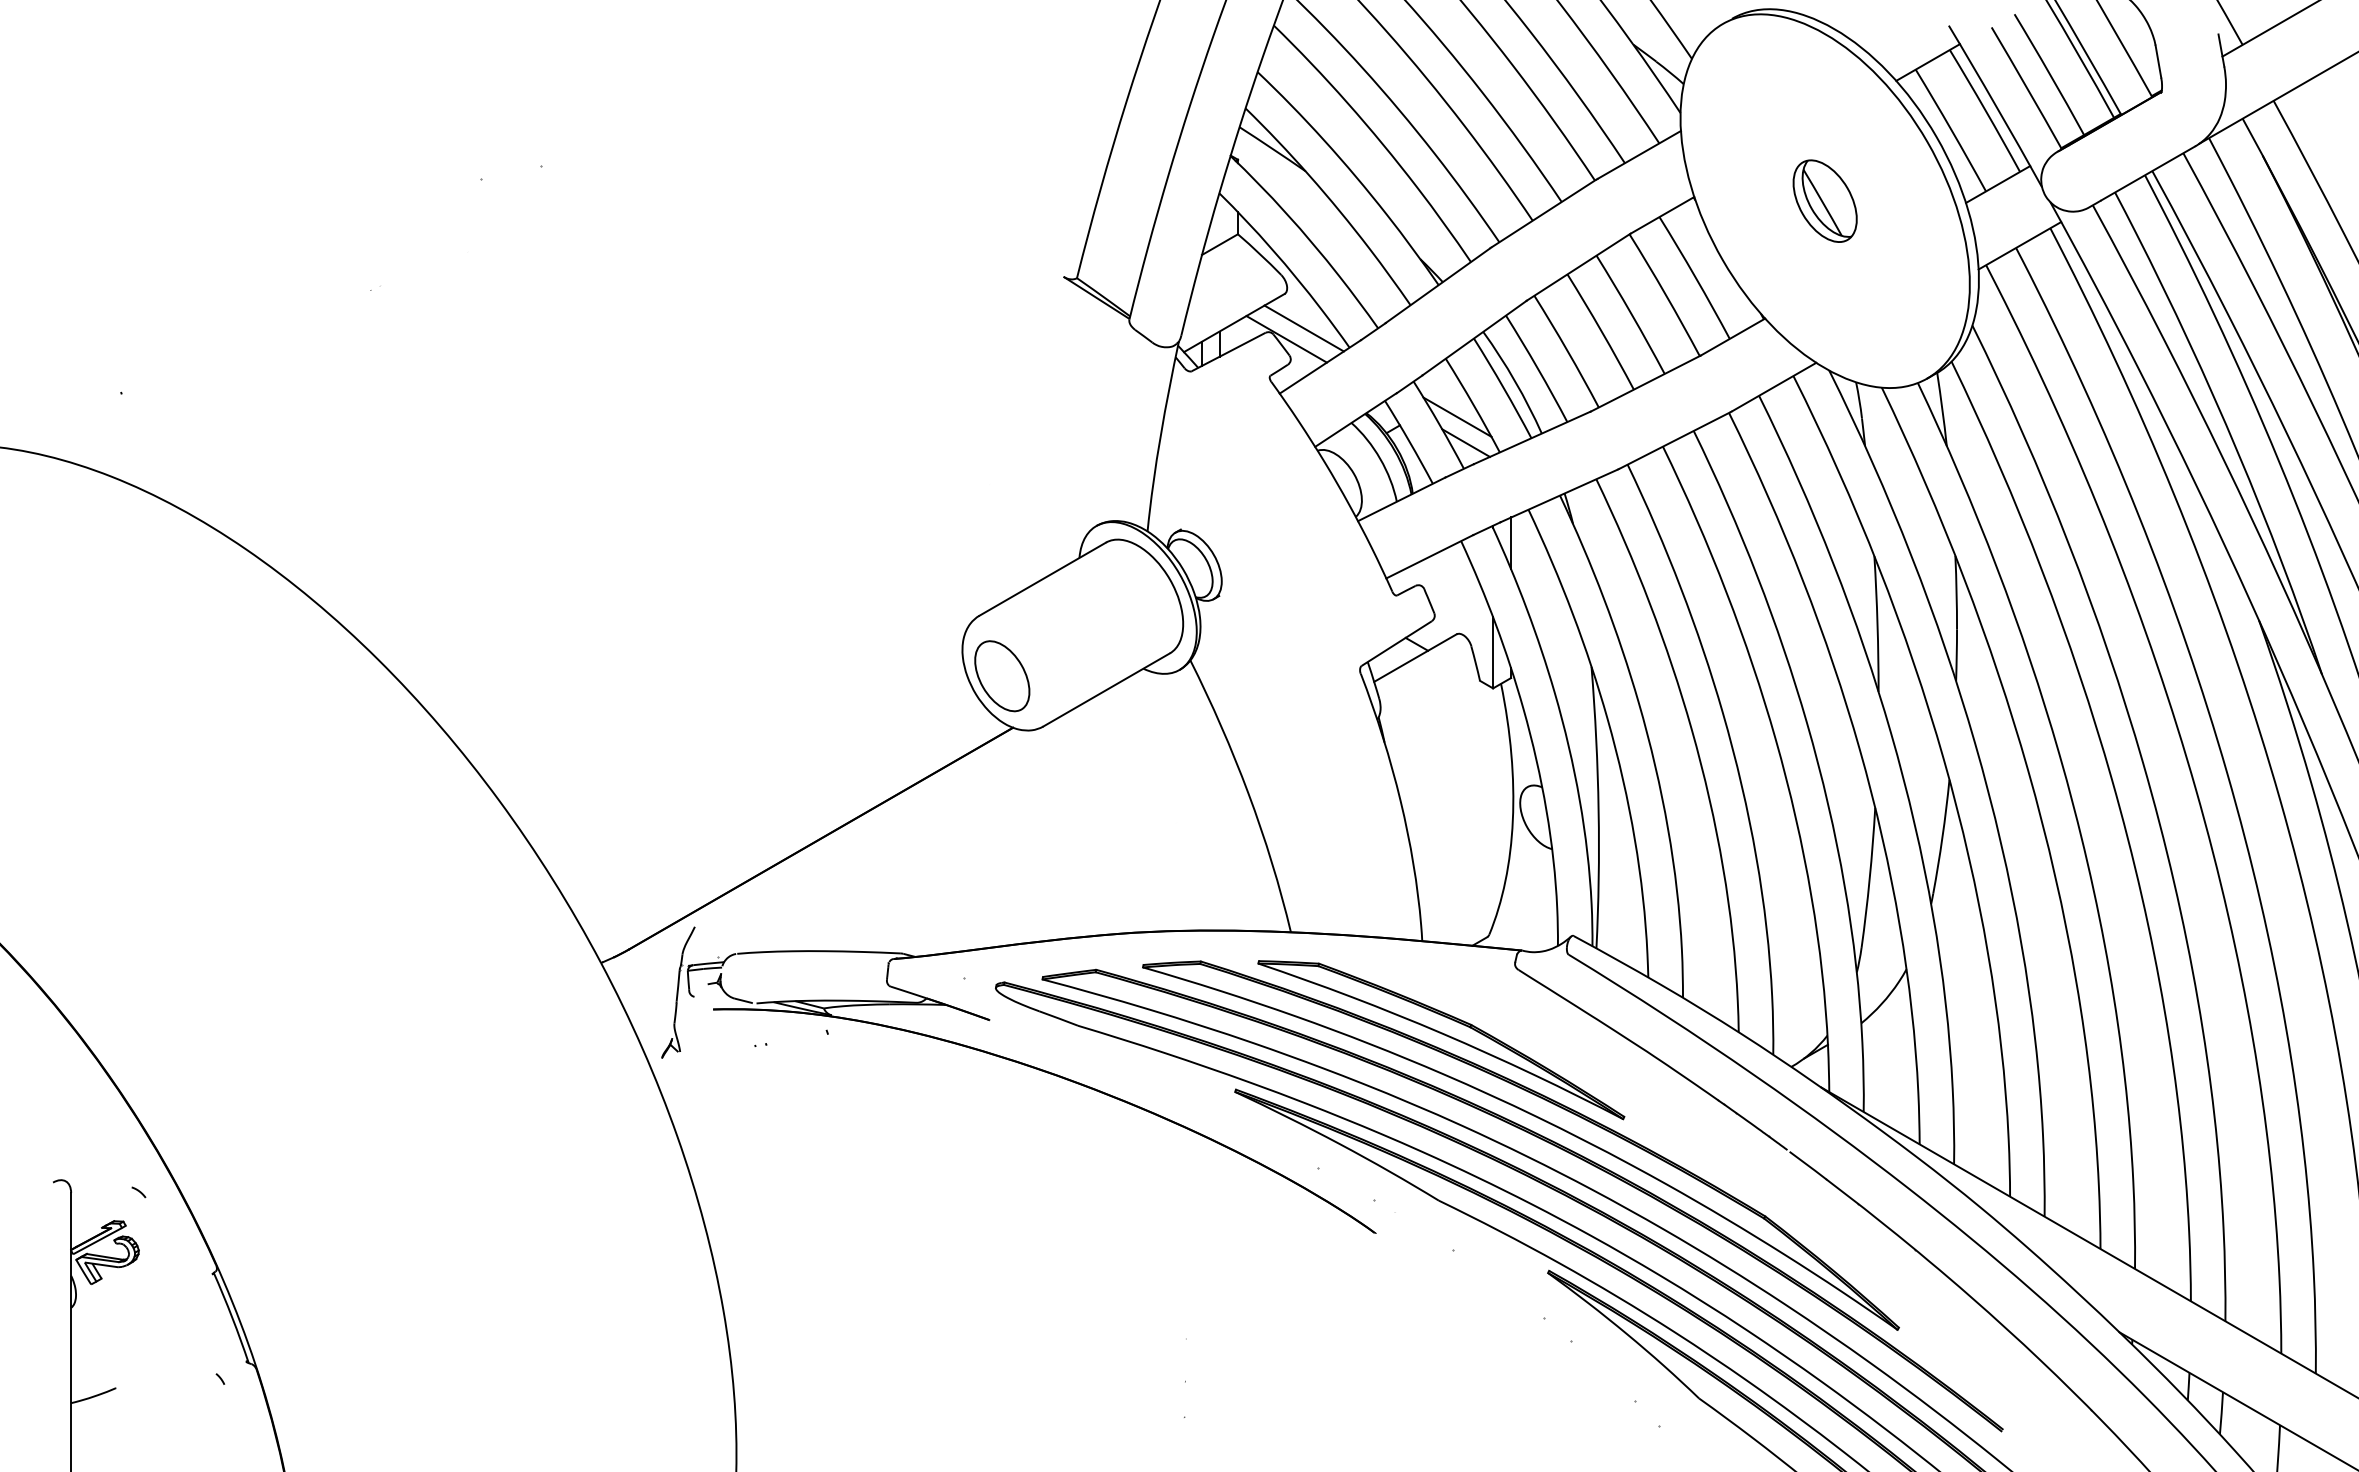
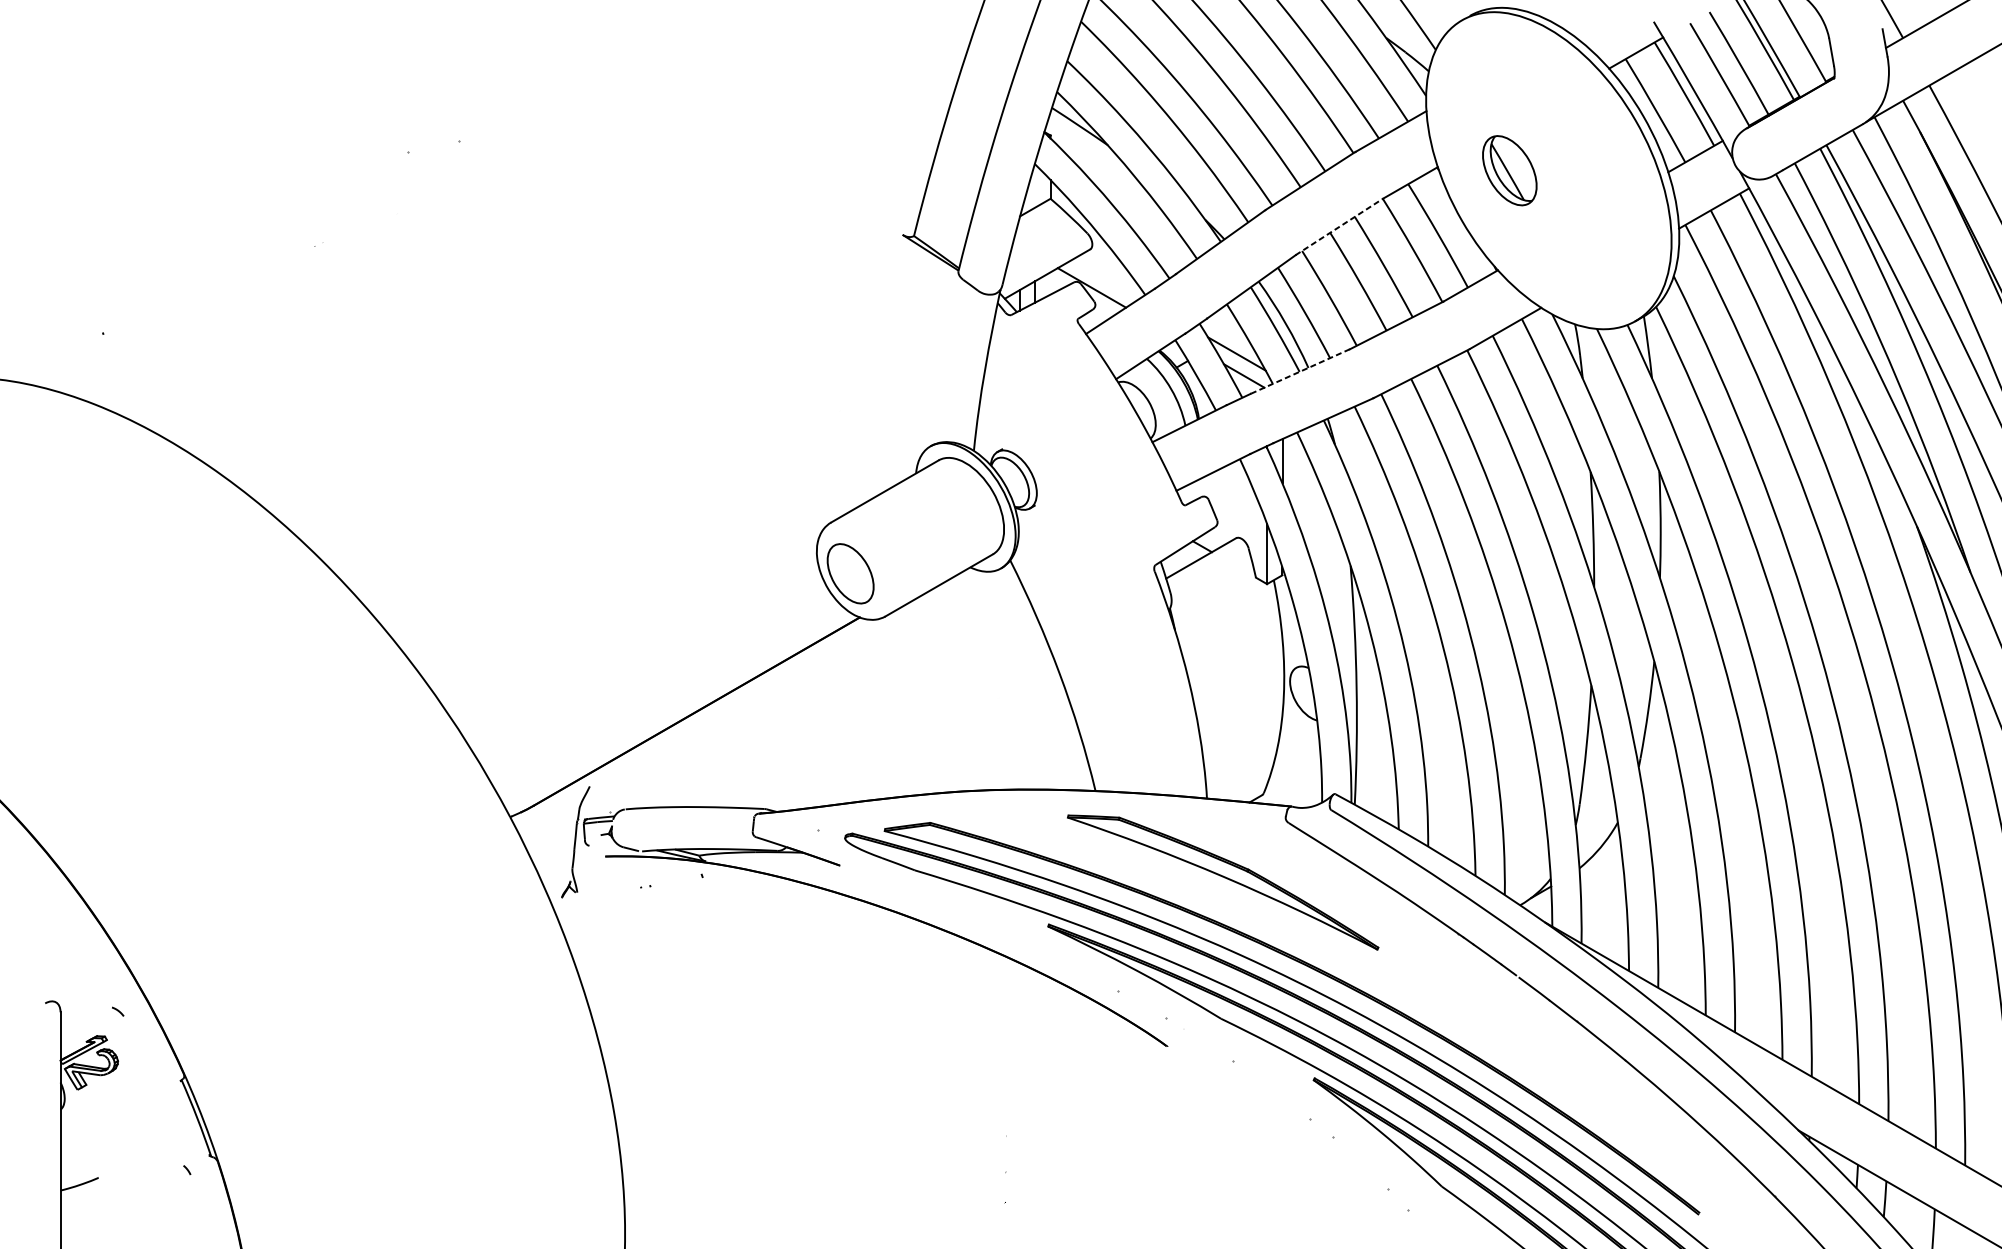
part: (1824, 200) -> (1509, 170), moved
line: (1578, 267) -> (1339, 226), solid -> dashed
line: (1303, 328) -> (1106, 278), removed
line: (1532, 437) -> (1300, 371), solid -> dashed
part: (1535, 1117) -> (1303, 948), removed

